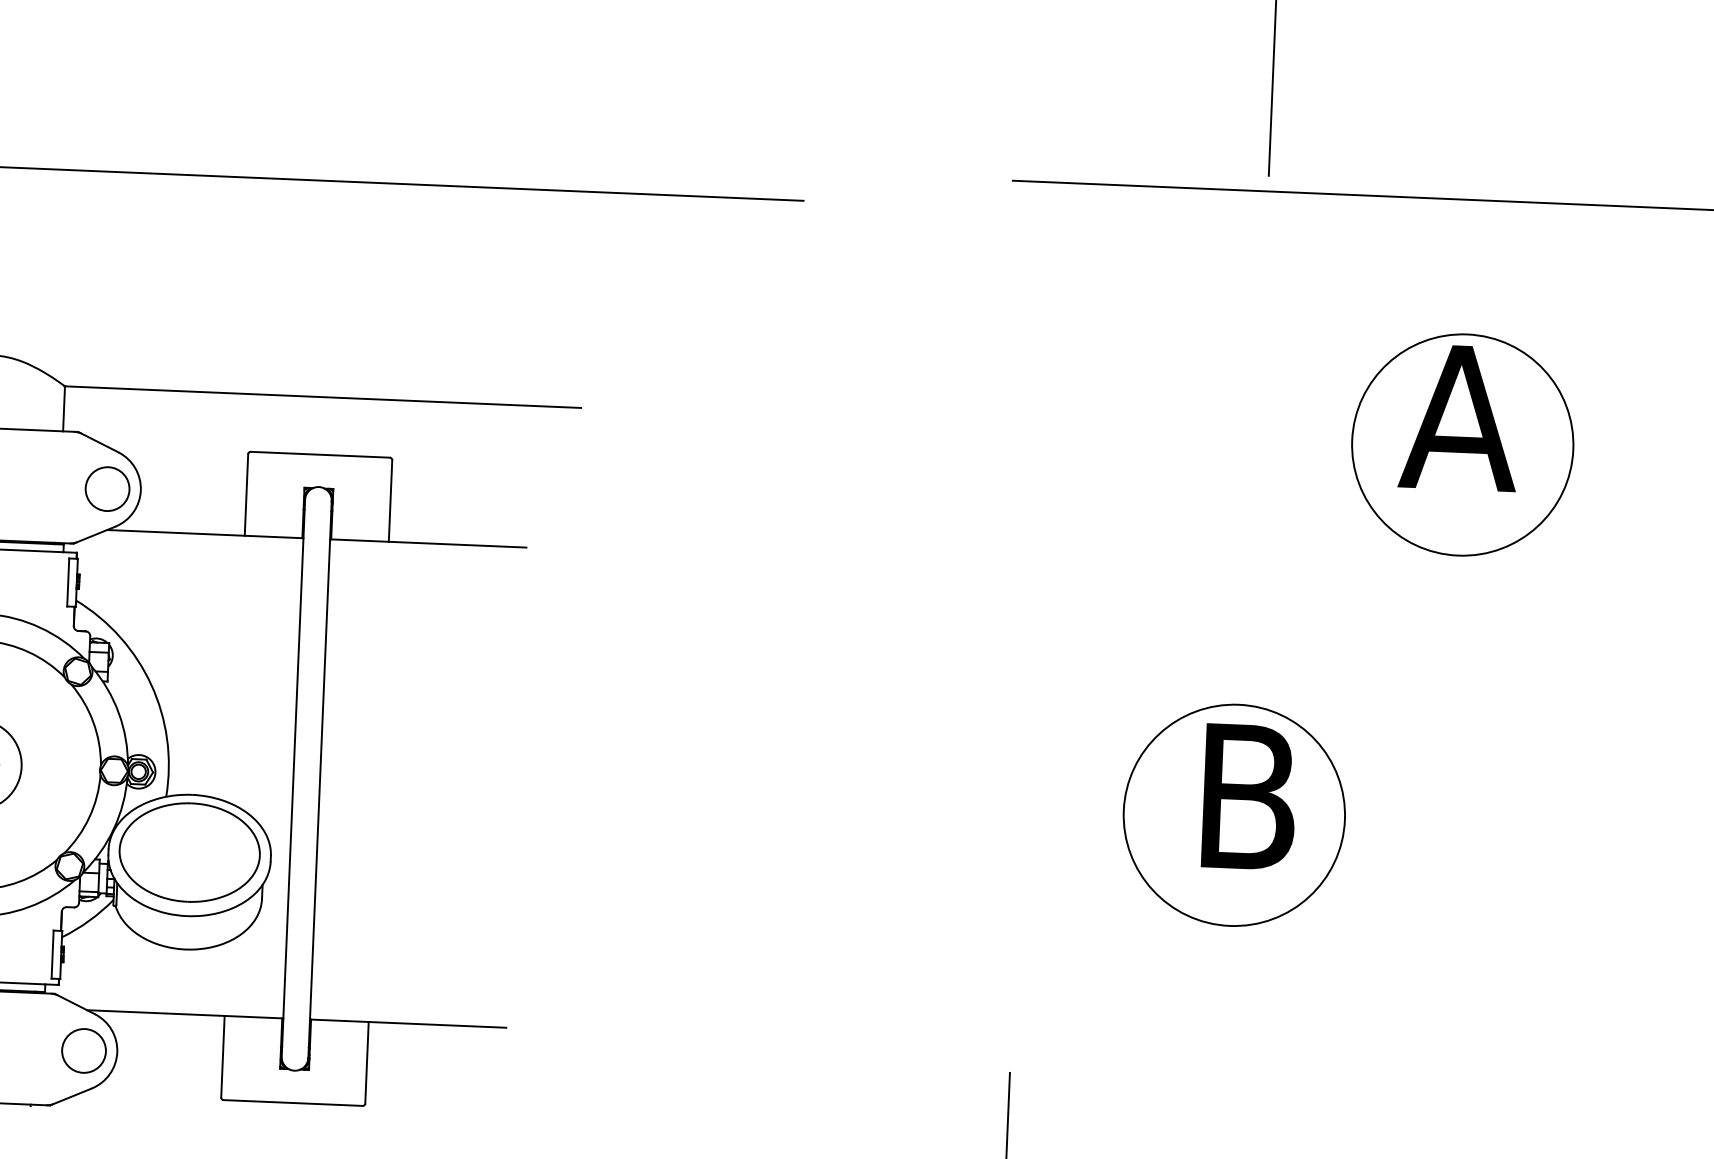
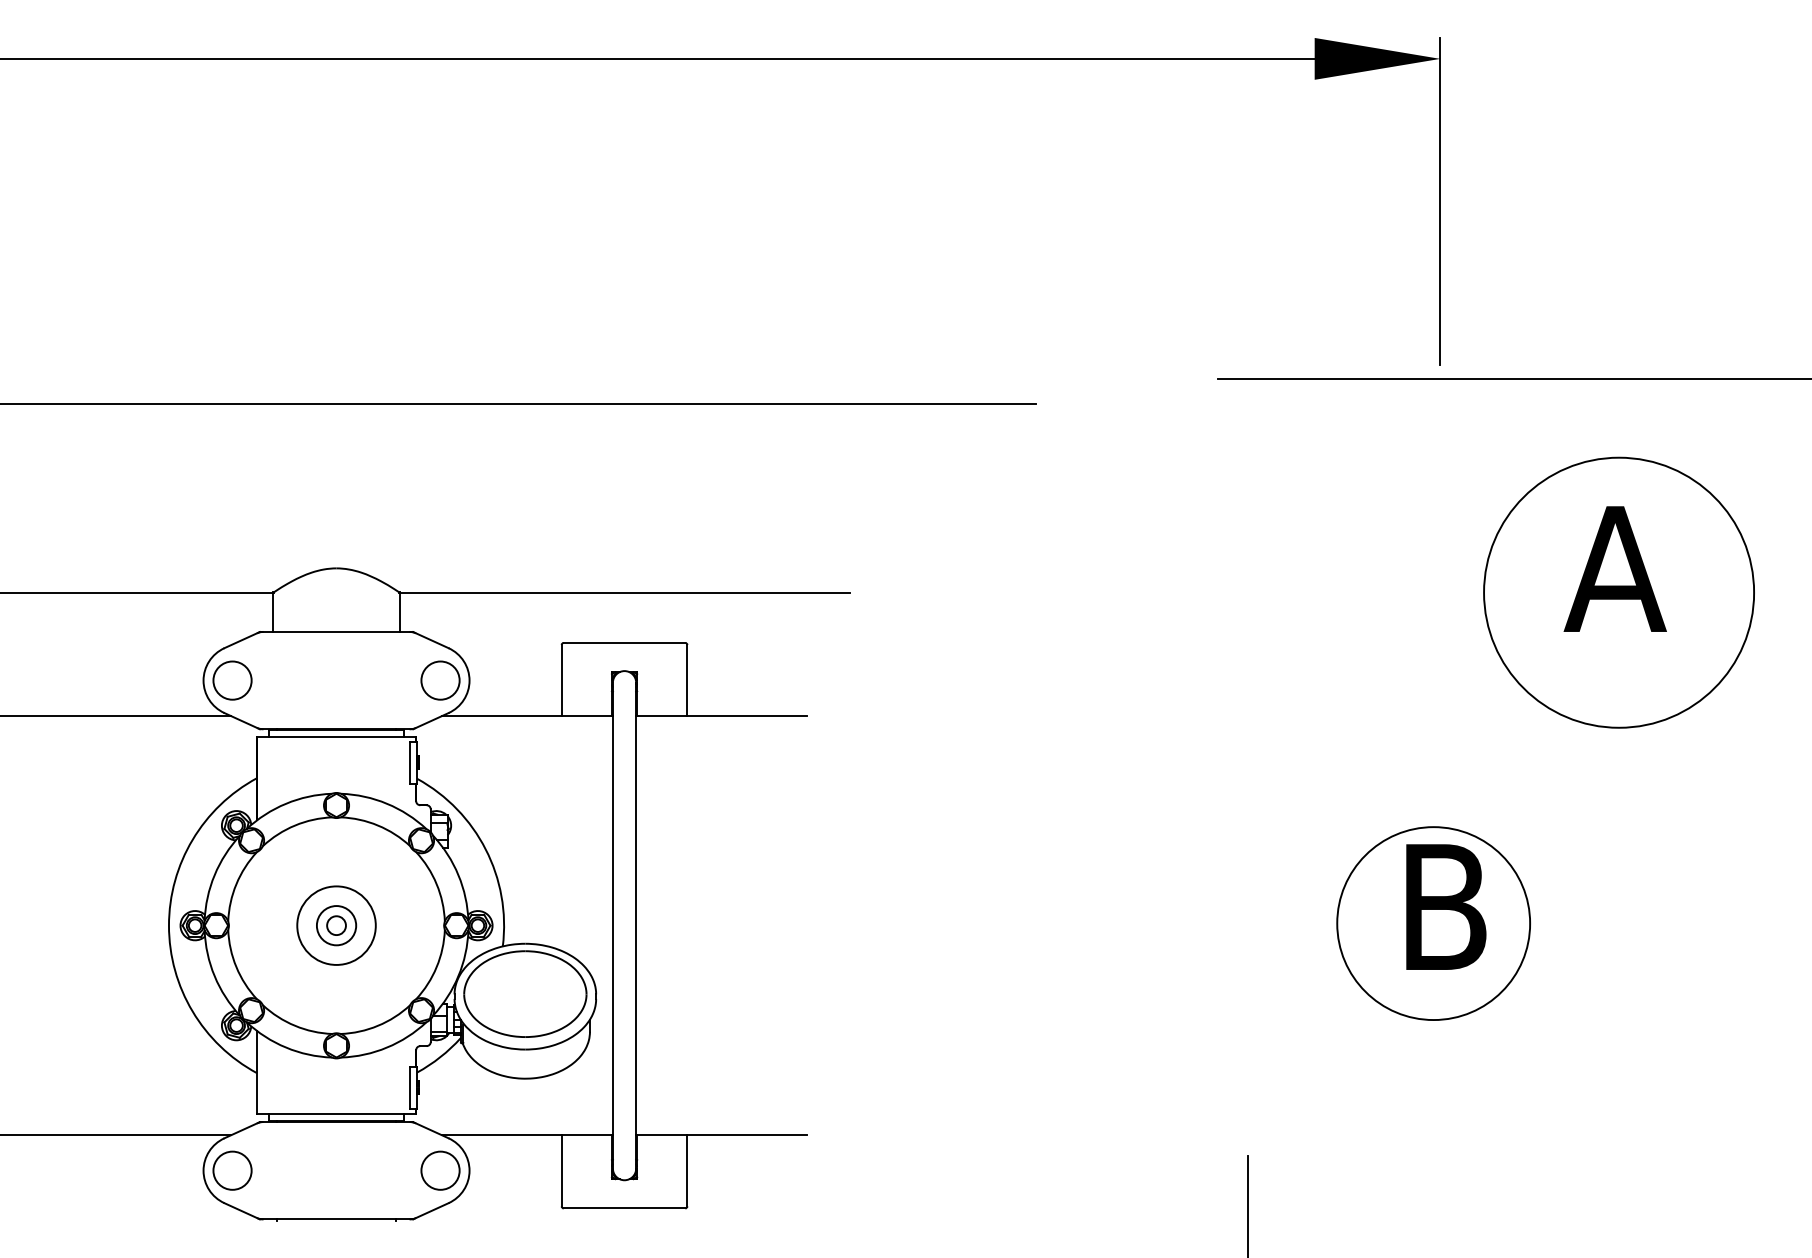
circle: (1462, 444) -> (1618, 592), size x1.4

